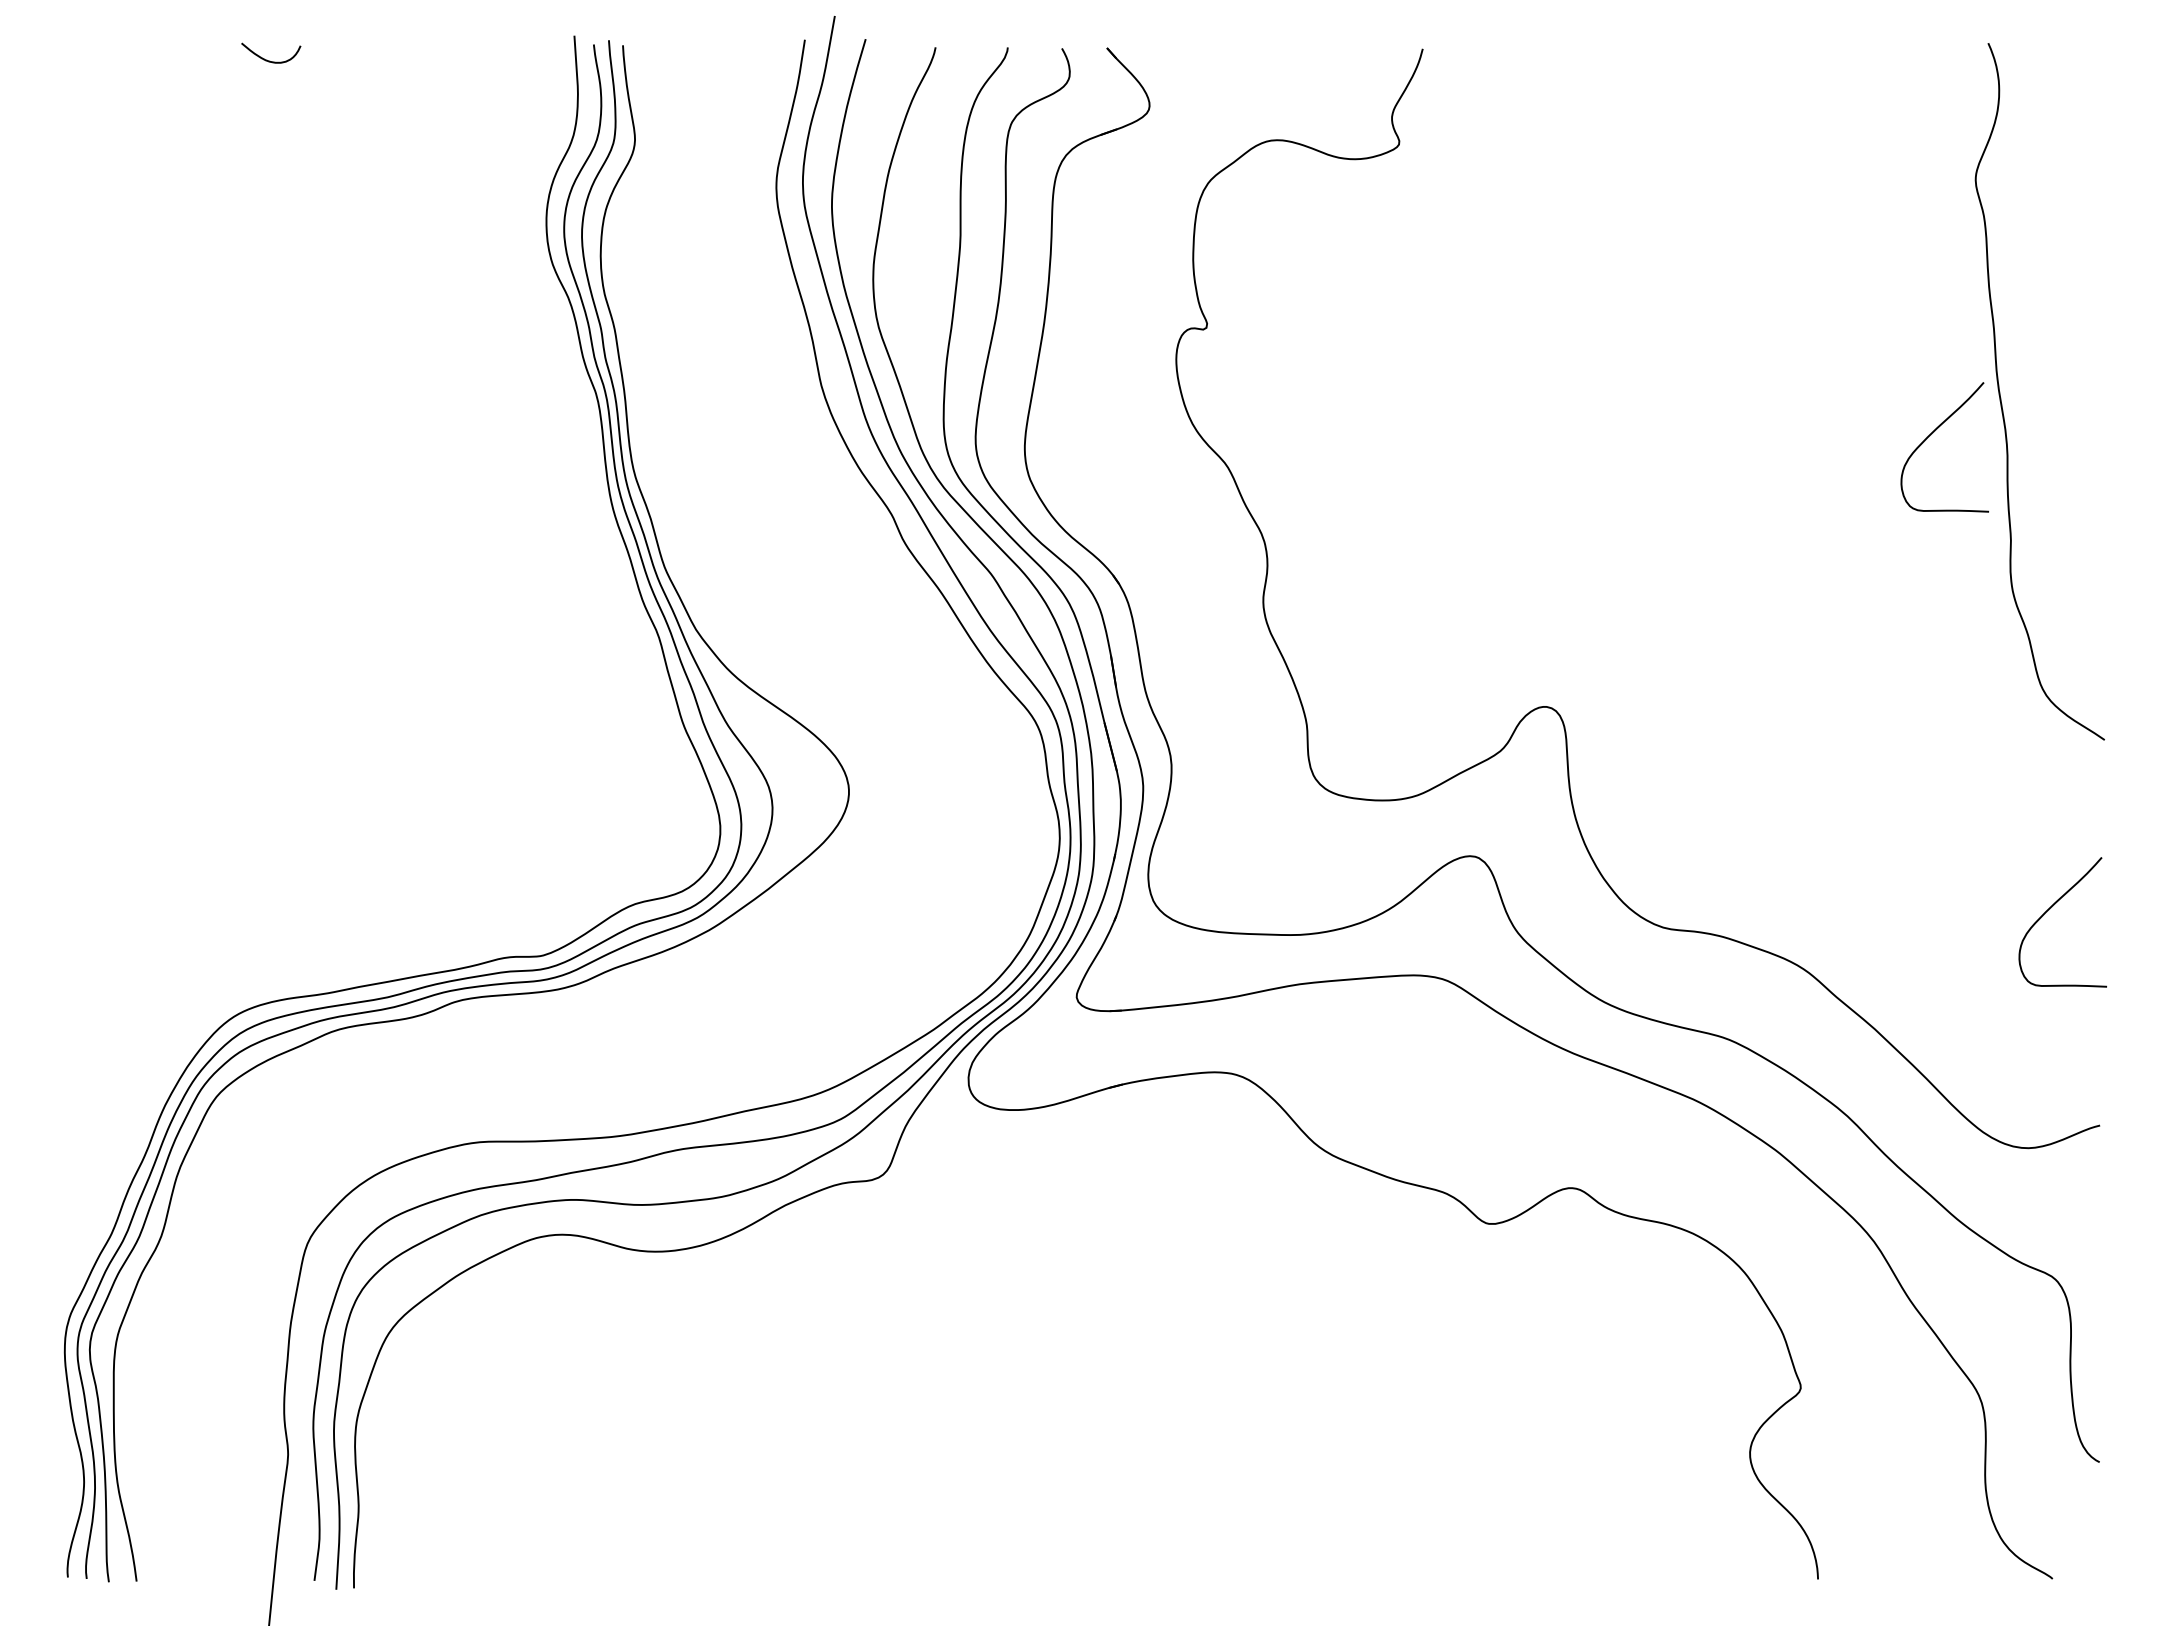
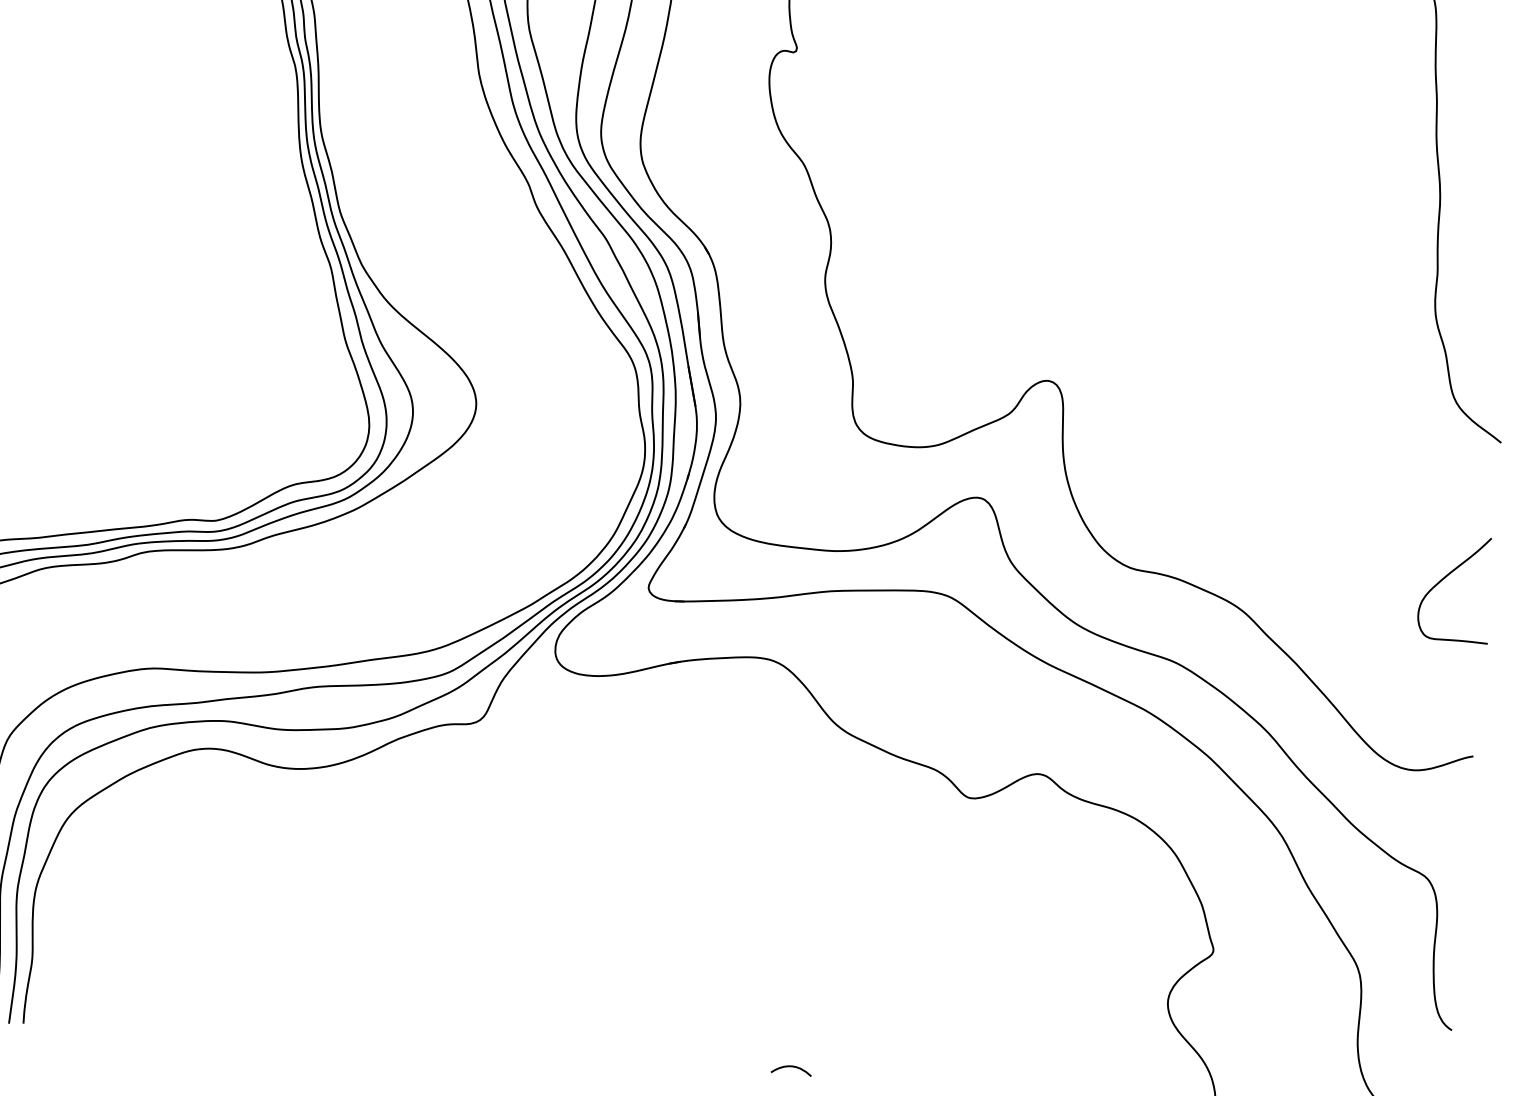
curve: (1933, 433) -> (1381, 182), removed
curve: (1296, 1569) -> (791, 1067), added

